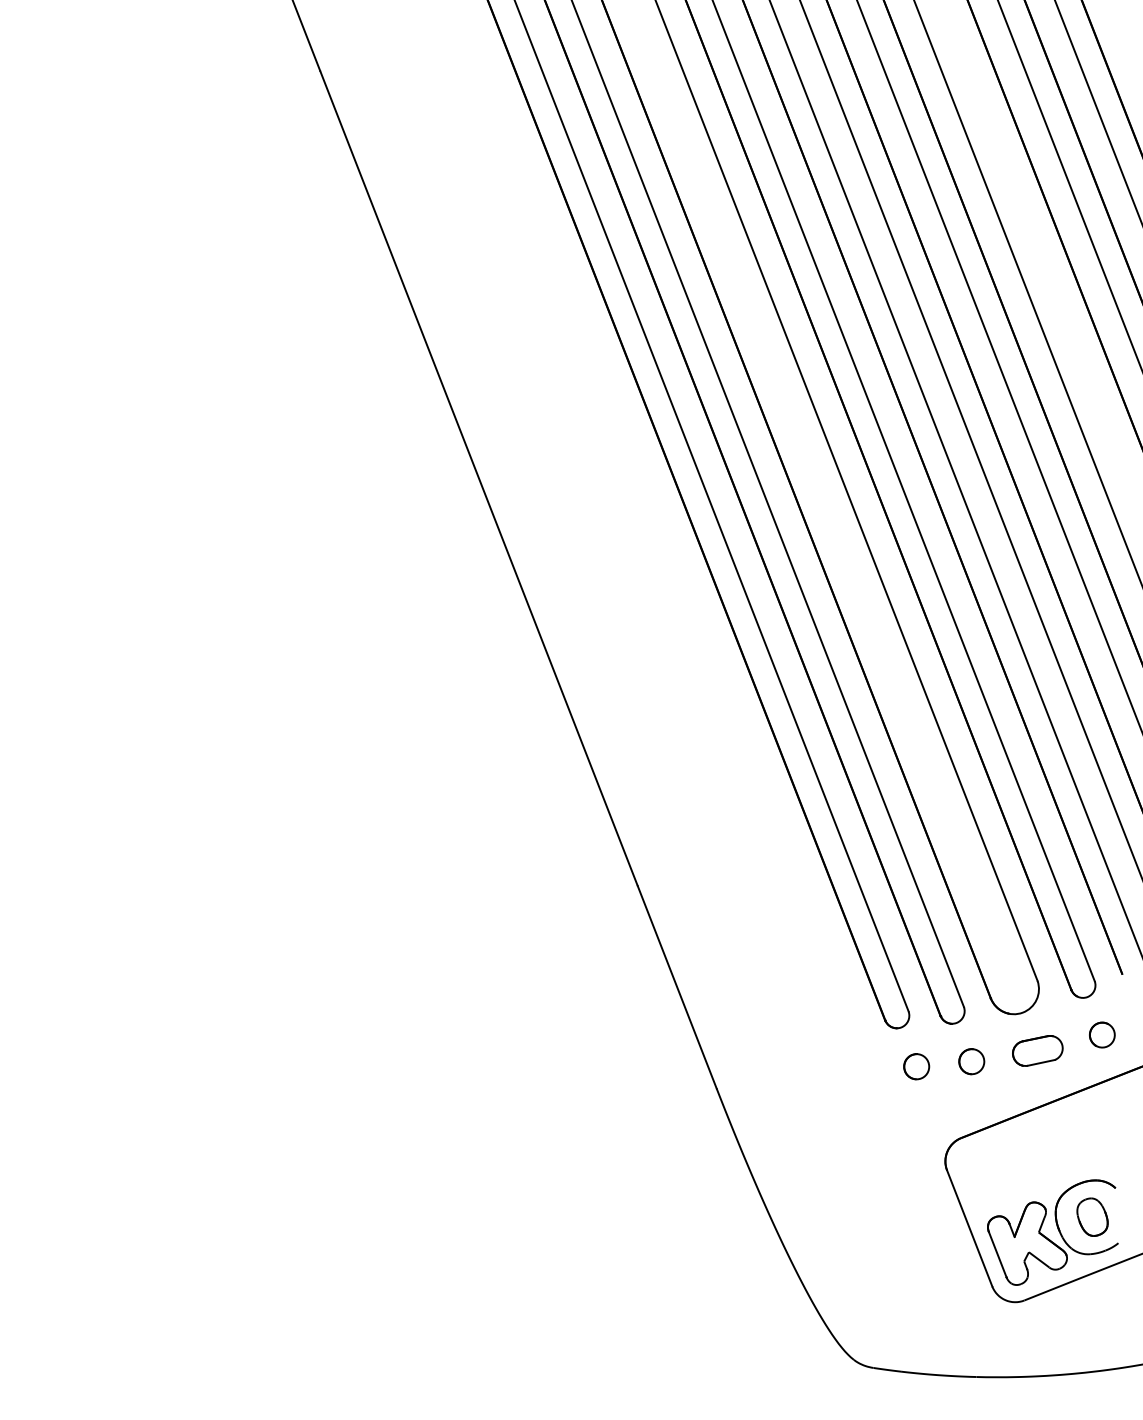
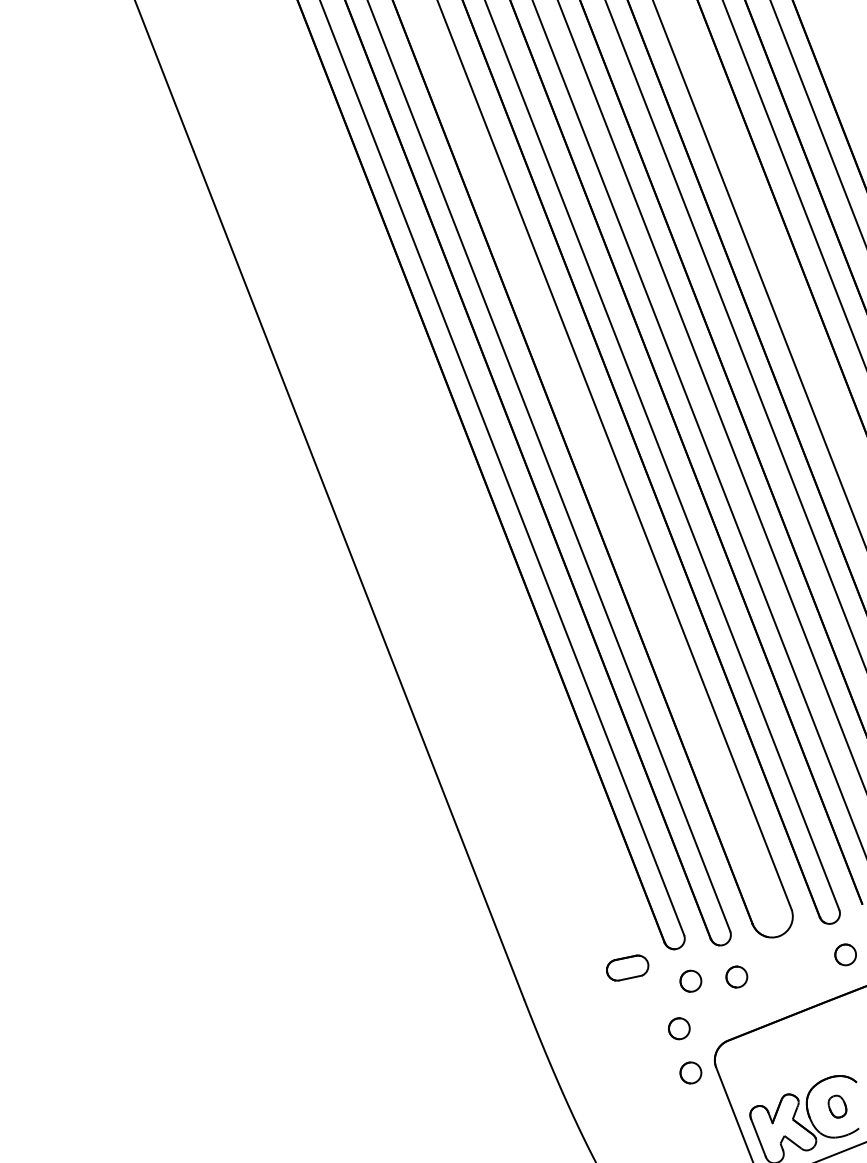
part: (1037, 1050) -> (627, 967), moved
part: (902, 1123) -> (679, 1028), added
part: (916, 1176) -> (690, 1072), added
part: (1092, 1216) -> (837, 1106), size x0.7

